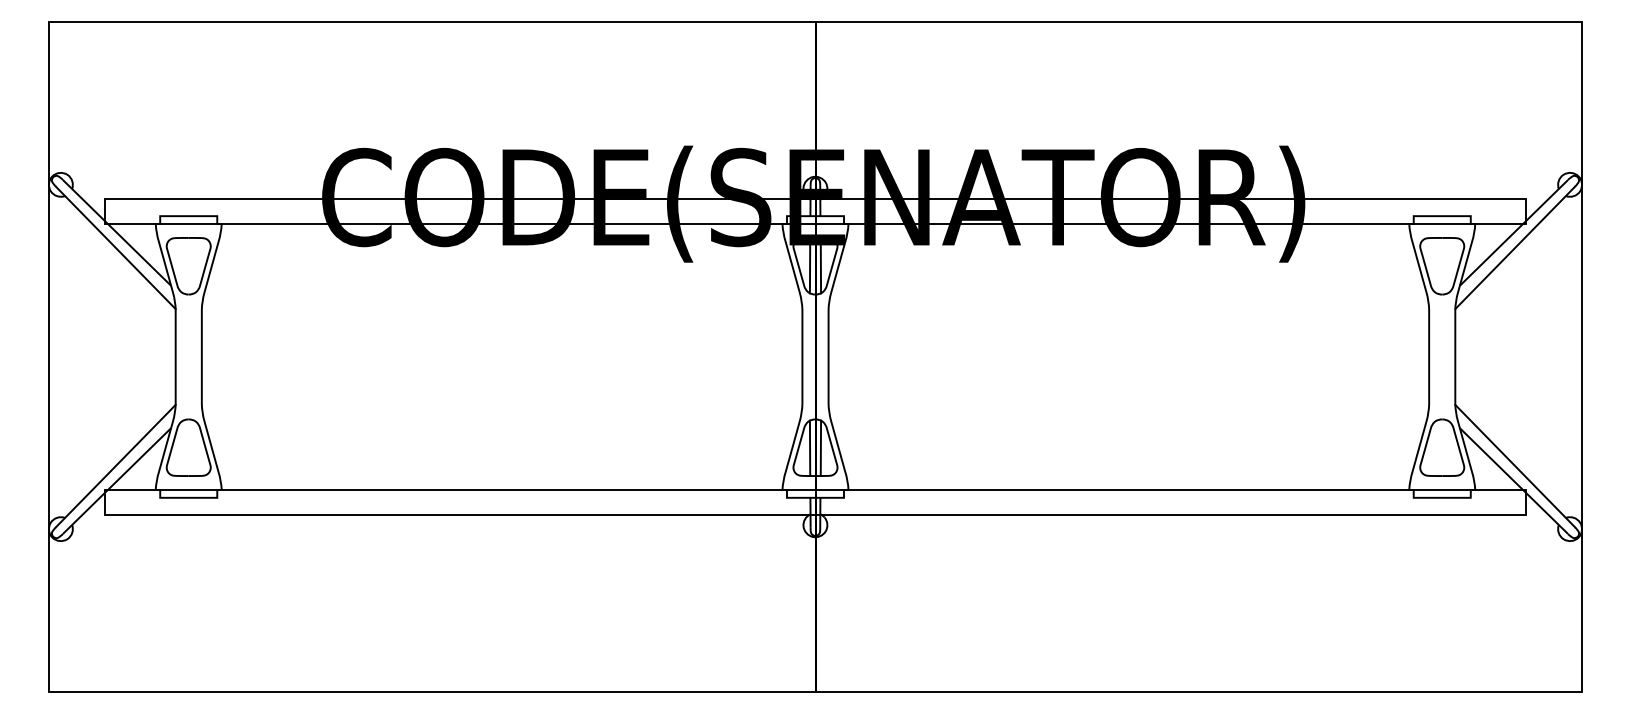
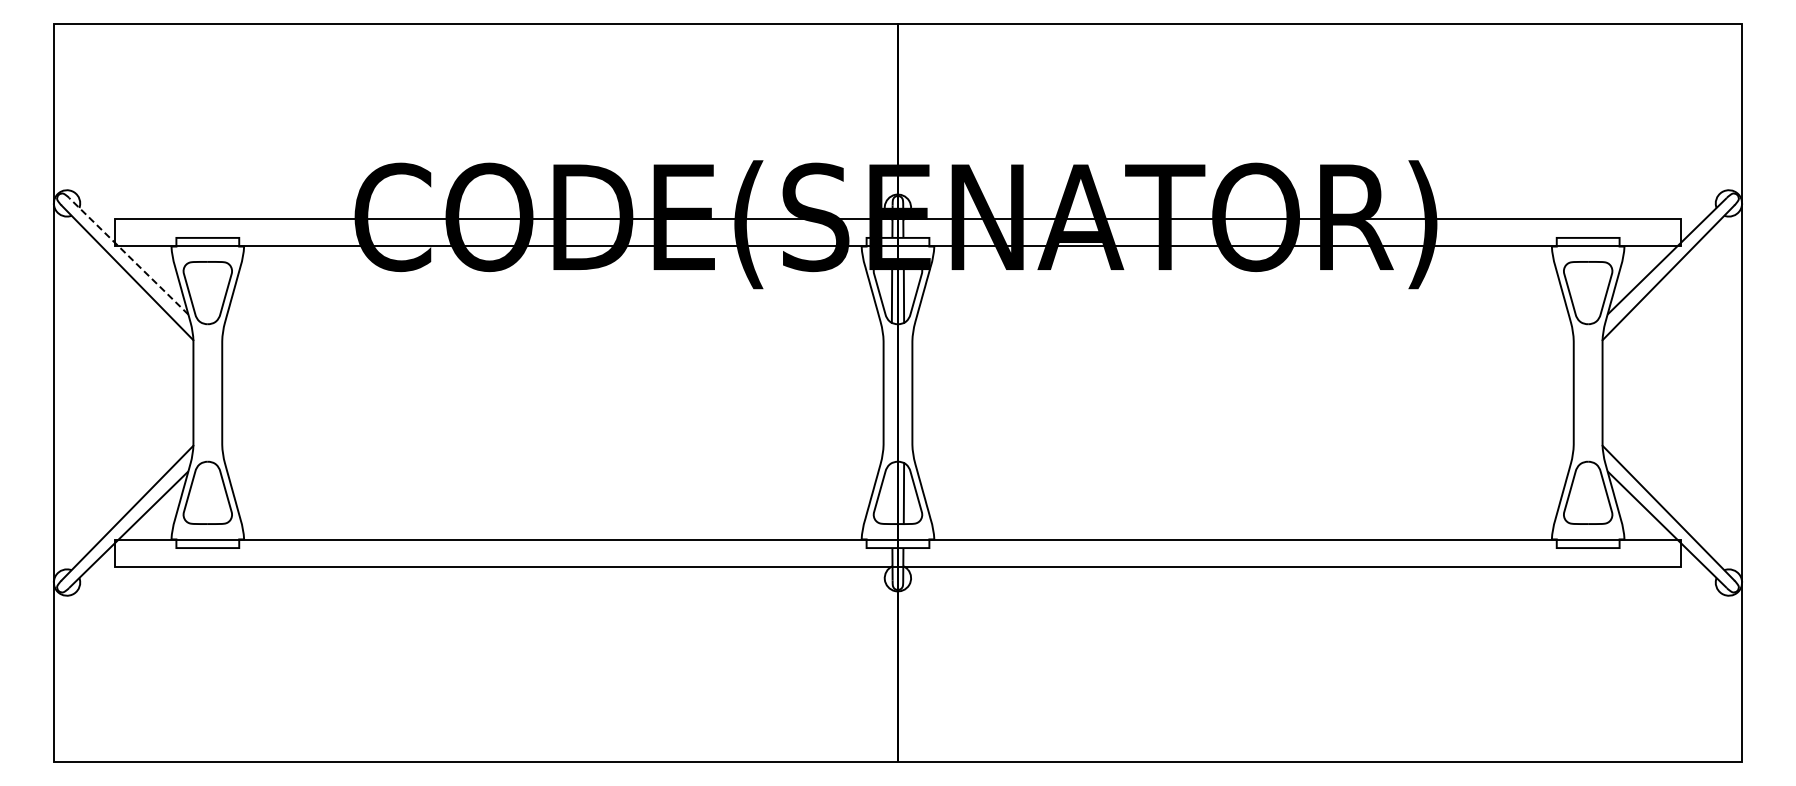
line: (116, 232) -> (128, 255), solid -> dashed
line: (809, 448) -> (891, 493), removed

